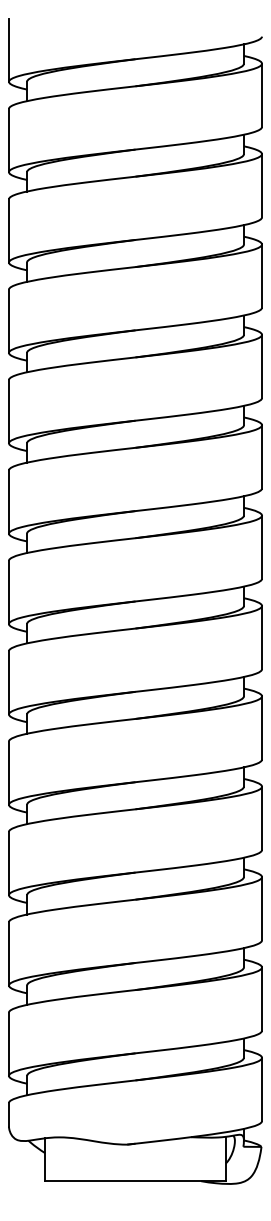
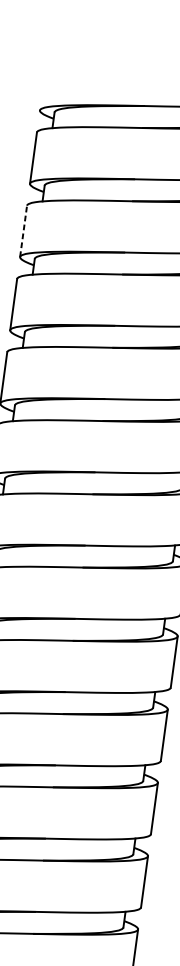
line: (8, 49) -> (43, 84), removed
line: (8, 230) -> (23, 230), solid -> dashed

